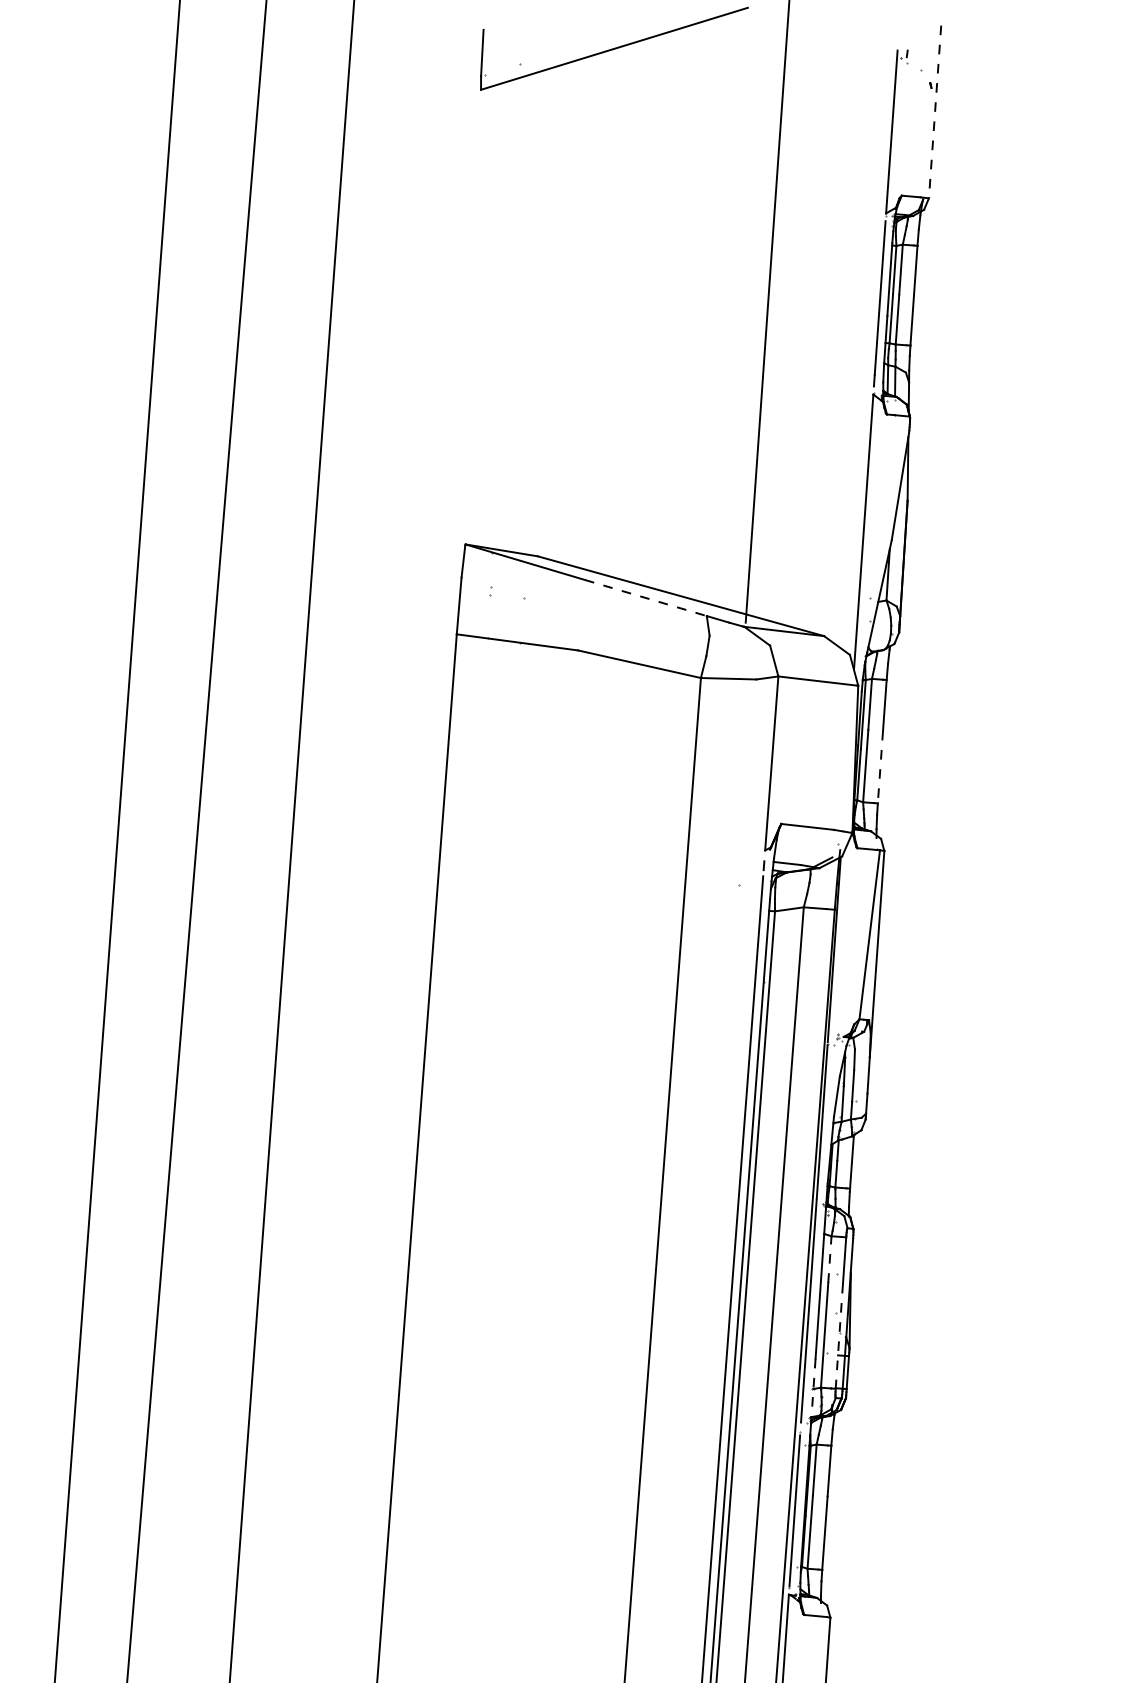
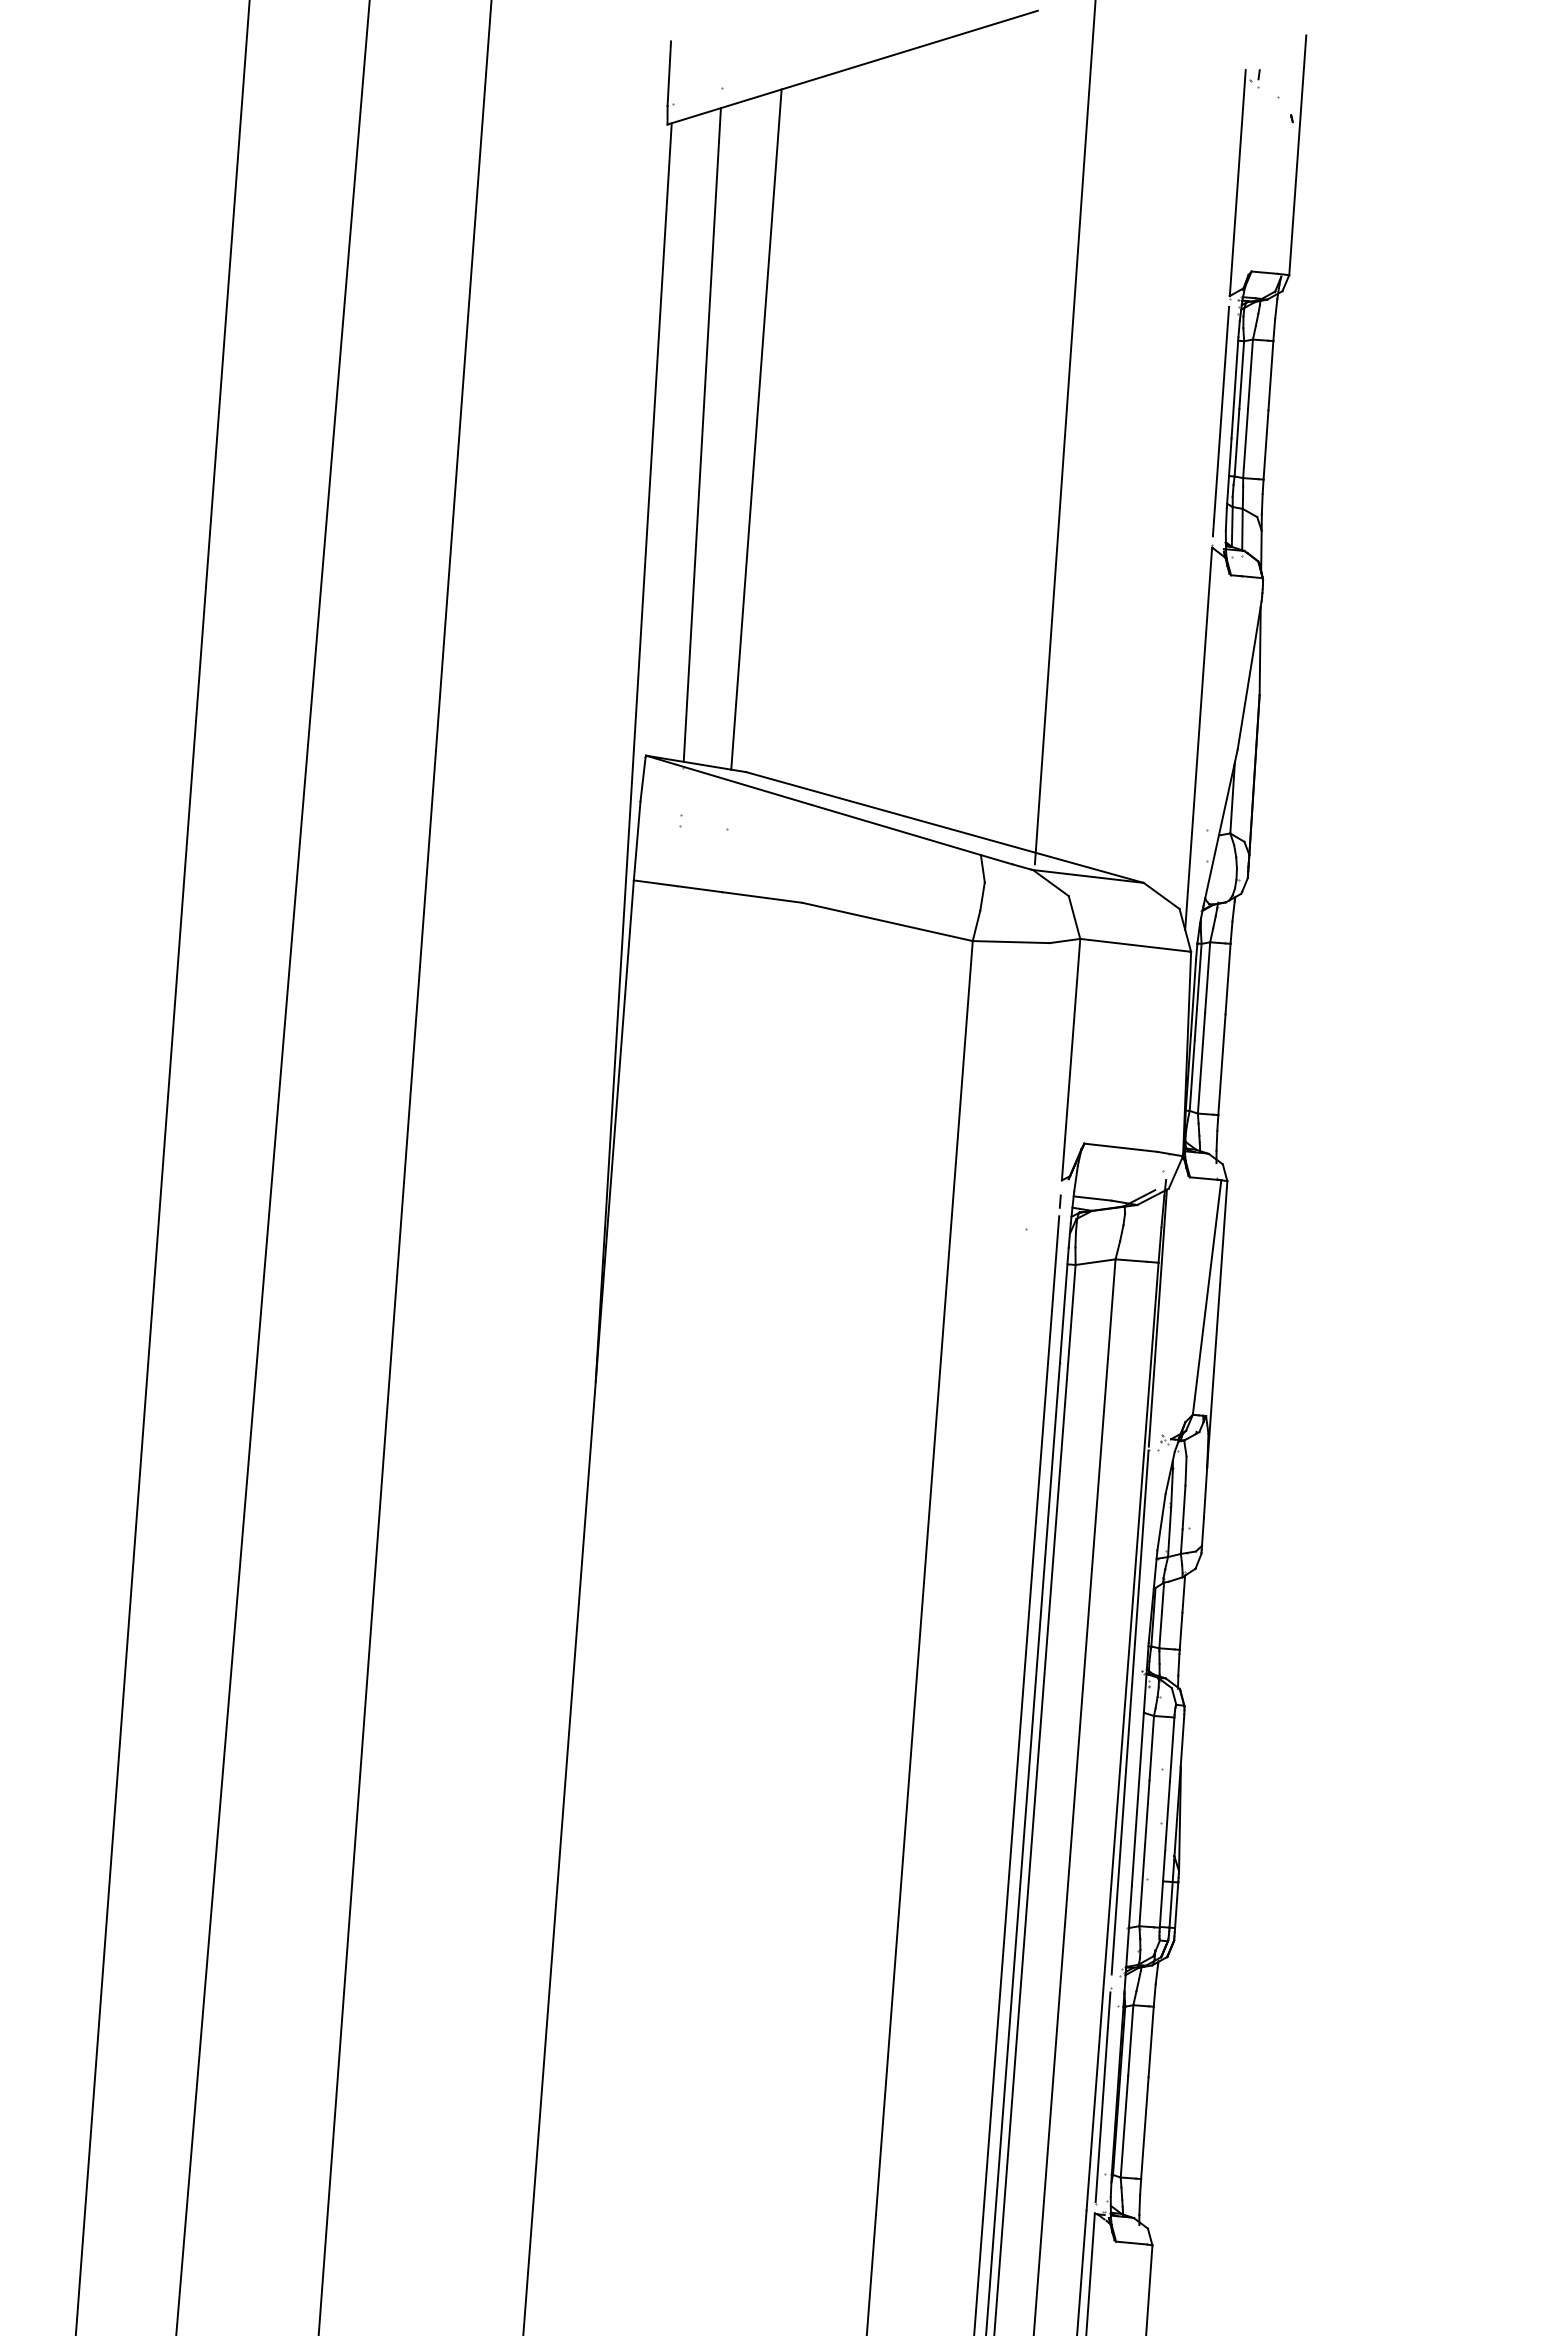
line: (934, 112) -> (1297, 155), dashed -> solid
line: (545, 309) -> (756, 429), added
line: (505, 313) -> (701, 434), added
line: (456, 542) -> (633, 752), added
line: (646, 598) -> (896, 830), dashed -> solid
line: (880, 767) -> (1221, 1065), dashed -> solid
line: (829, 1258) -> (1151, 1747), dashed -> solid
line: (839, 1336) -> (1164, 1855), dashed -> solid
line: (813, 1387) -> (1129, 1926), dashed -> solid

